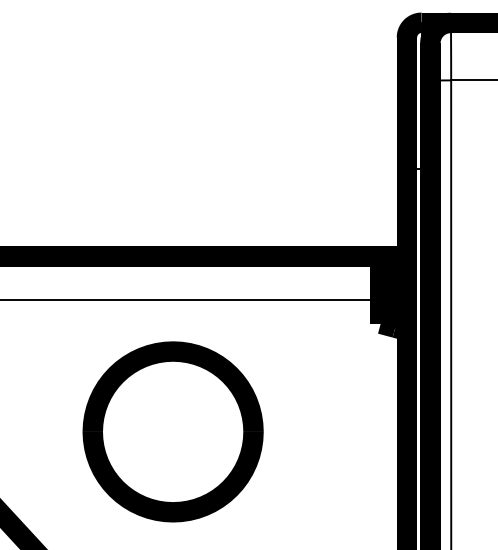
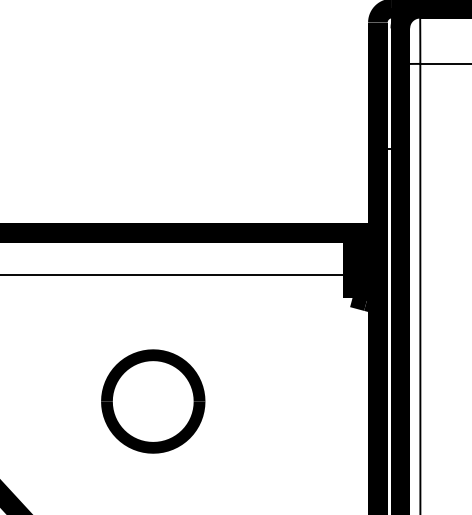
part: (172, 431) -> (152, 401), size x0.6

